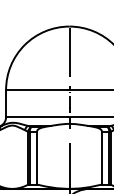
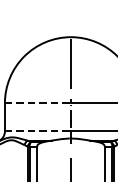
line: (37, 89) -> (37, 102), solid -> dashed
line: (37, 117) -> (37, 131), solid -> dashed

